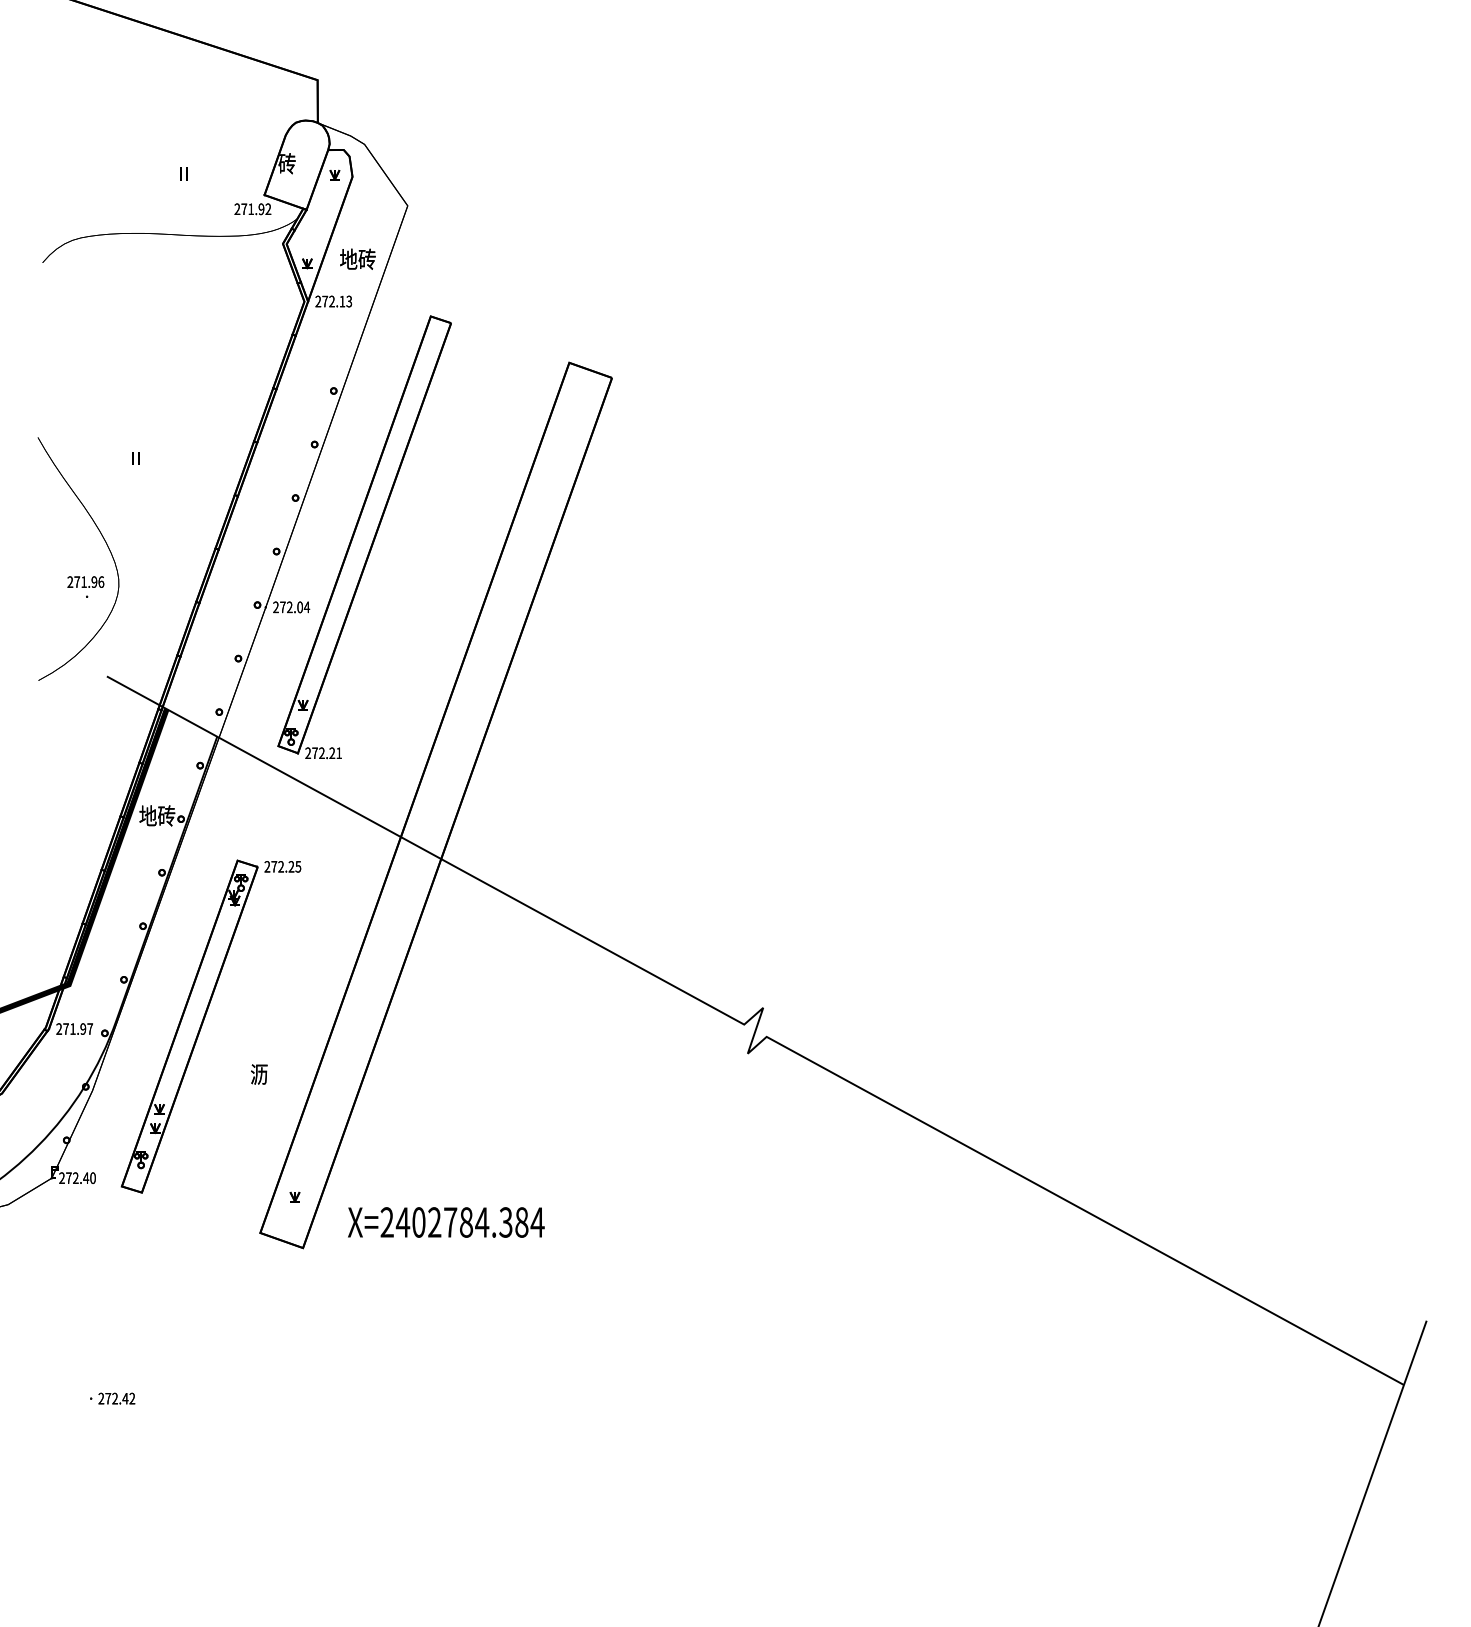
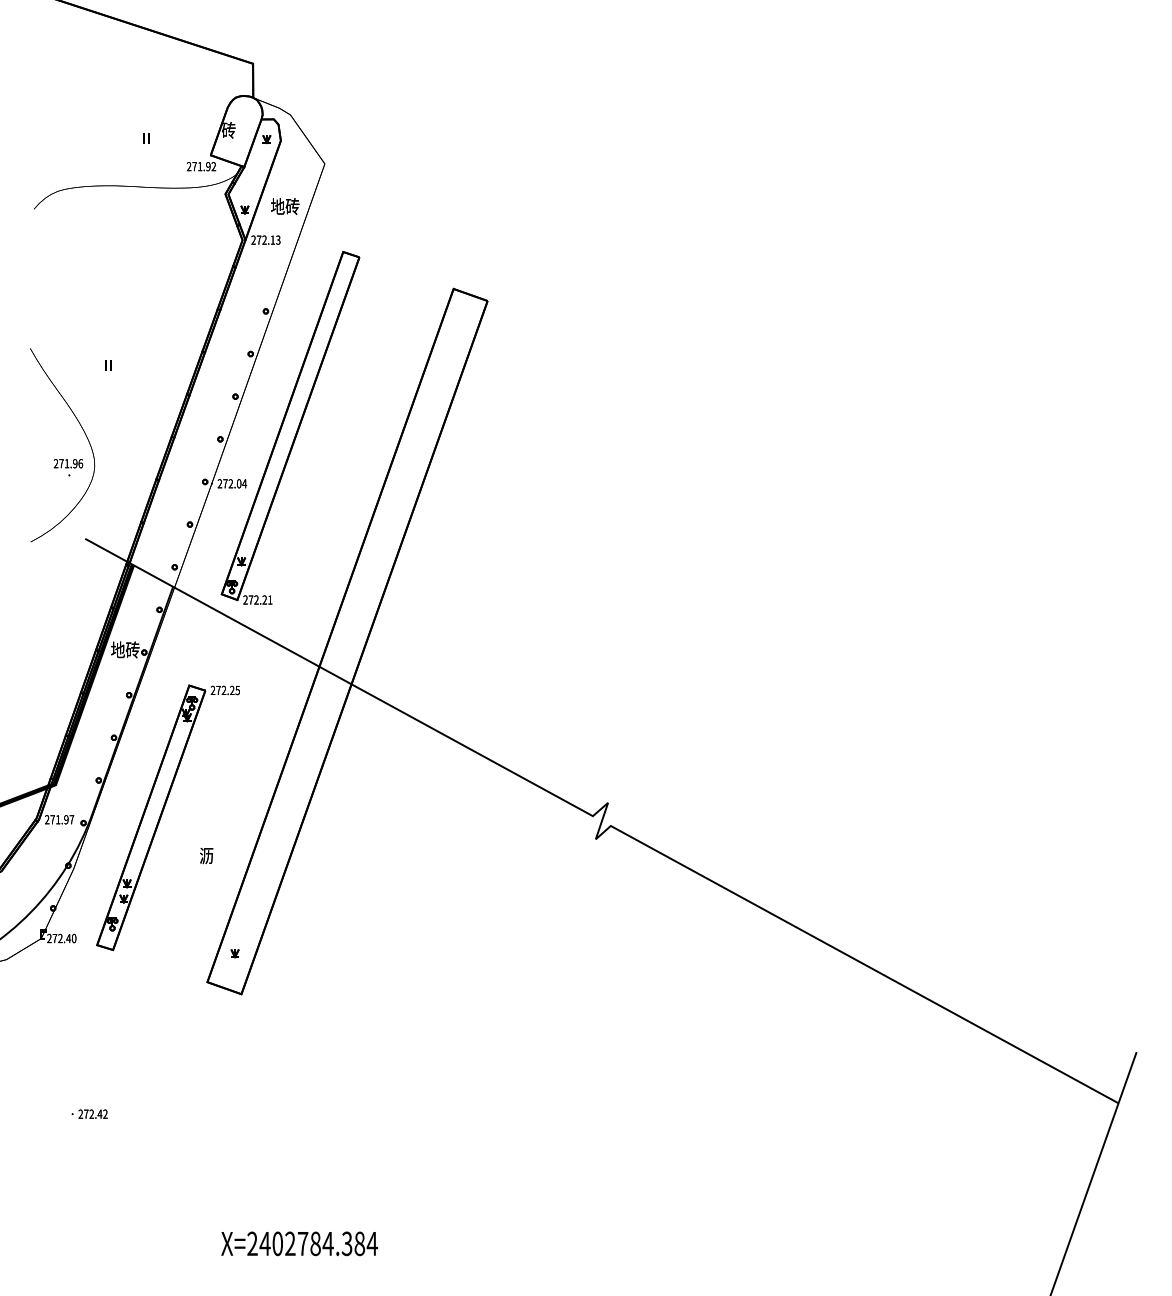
text: (446, 1222) -> (299, 1243), moved

